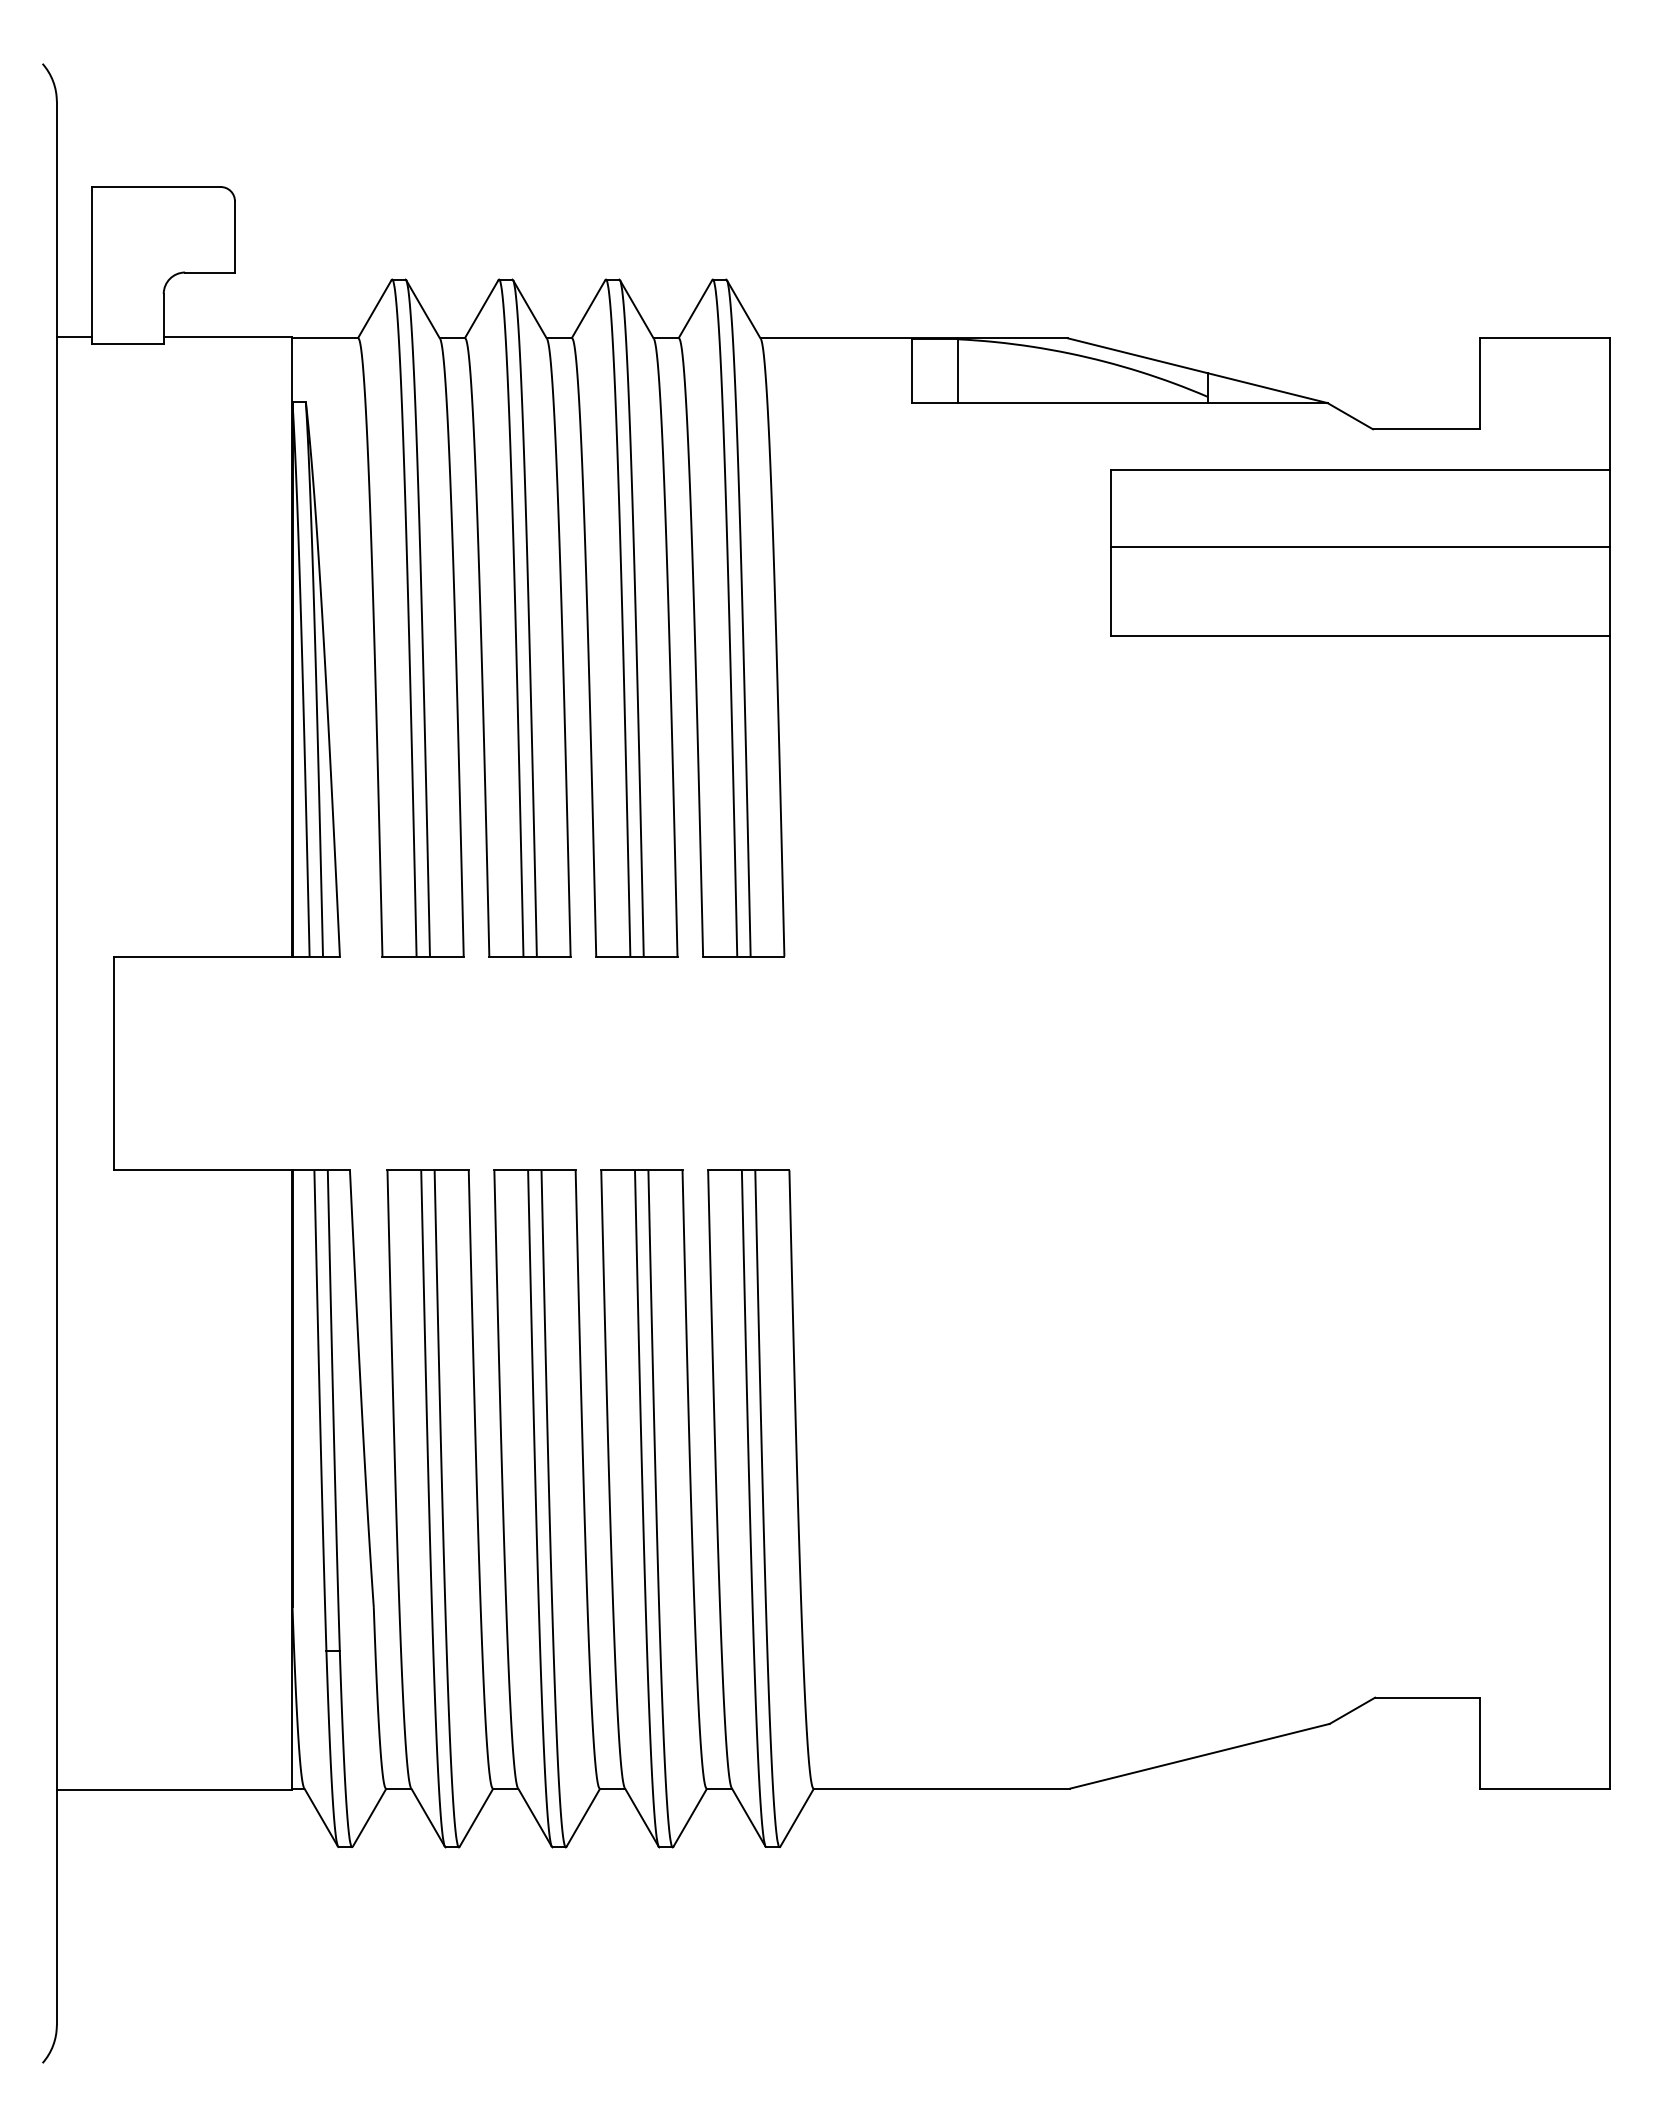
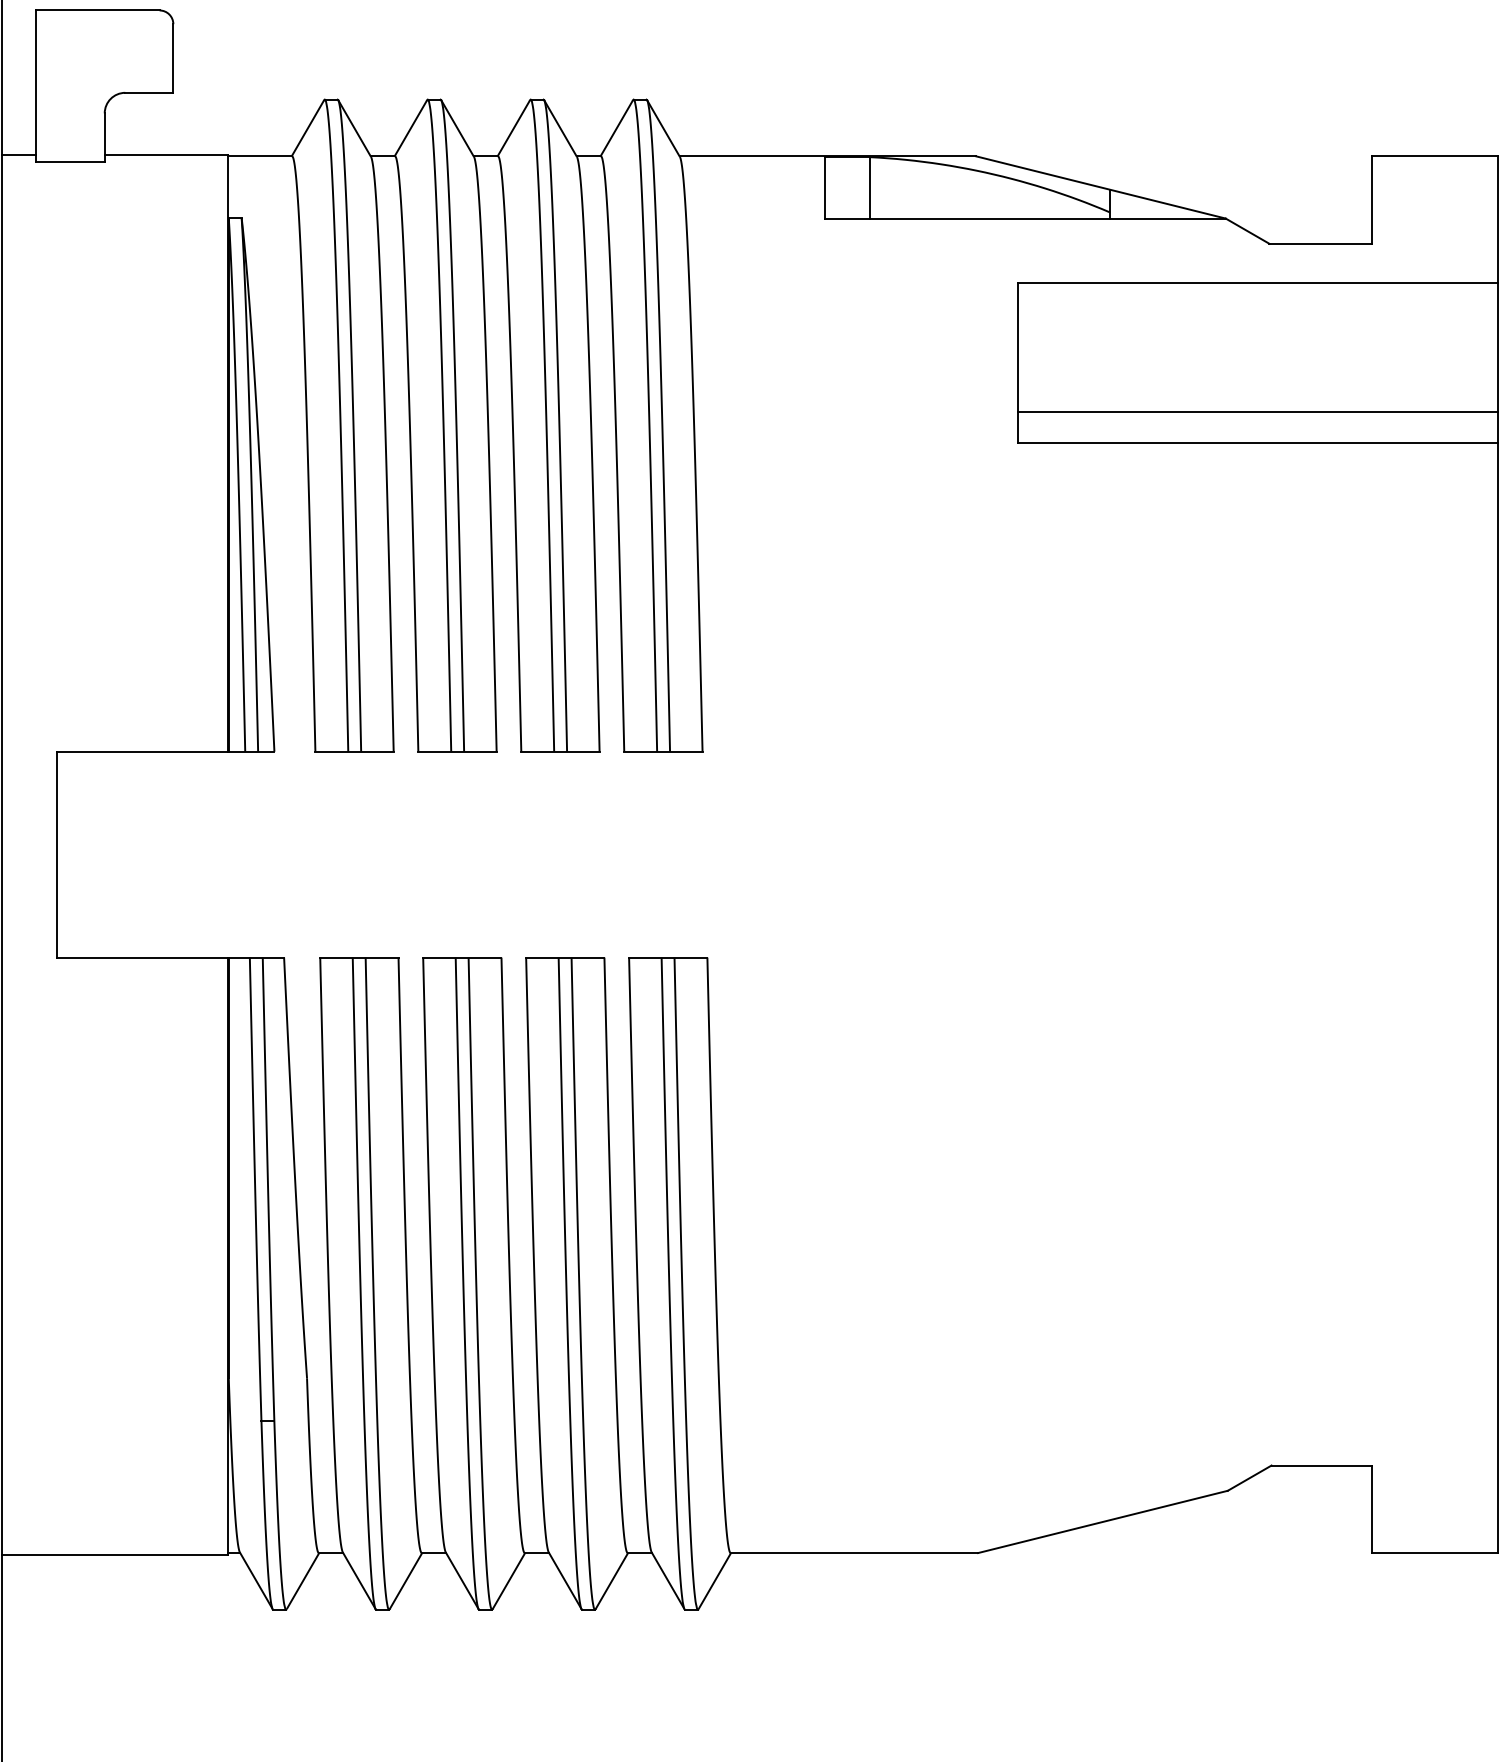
line: (1360, 546) -> (1257, 411), moved

